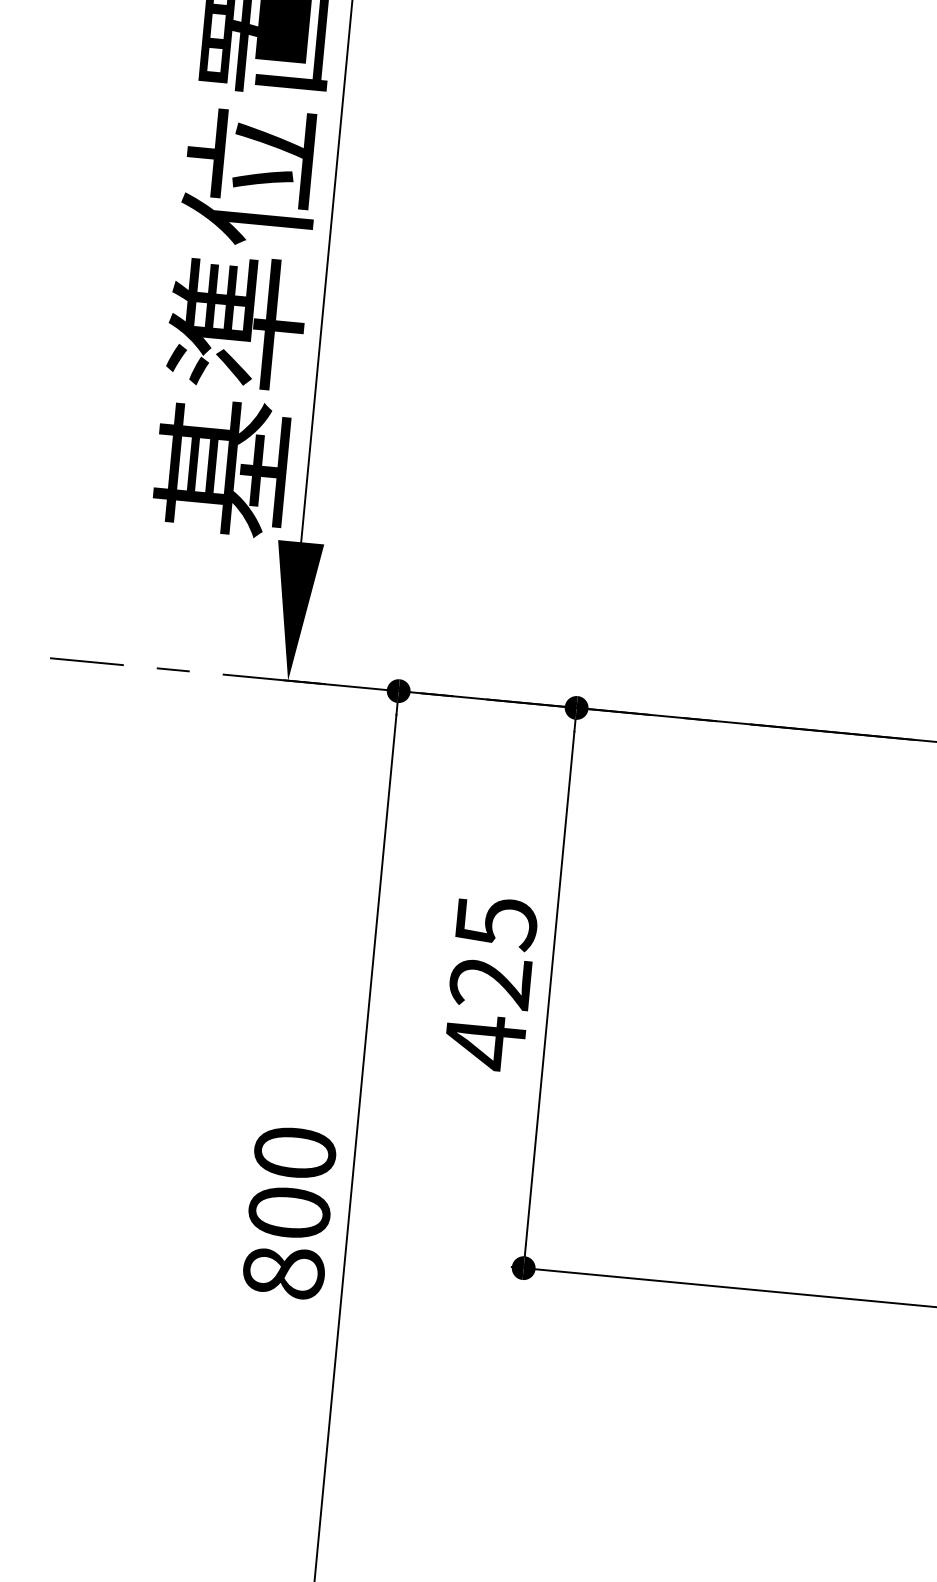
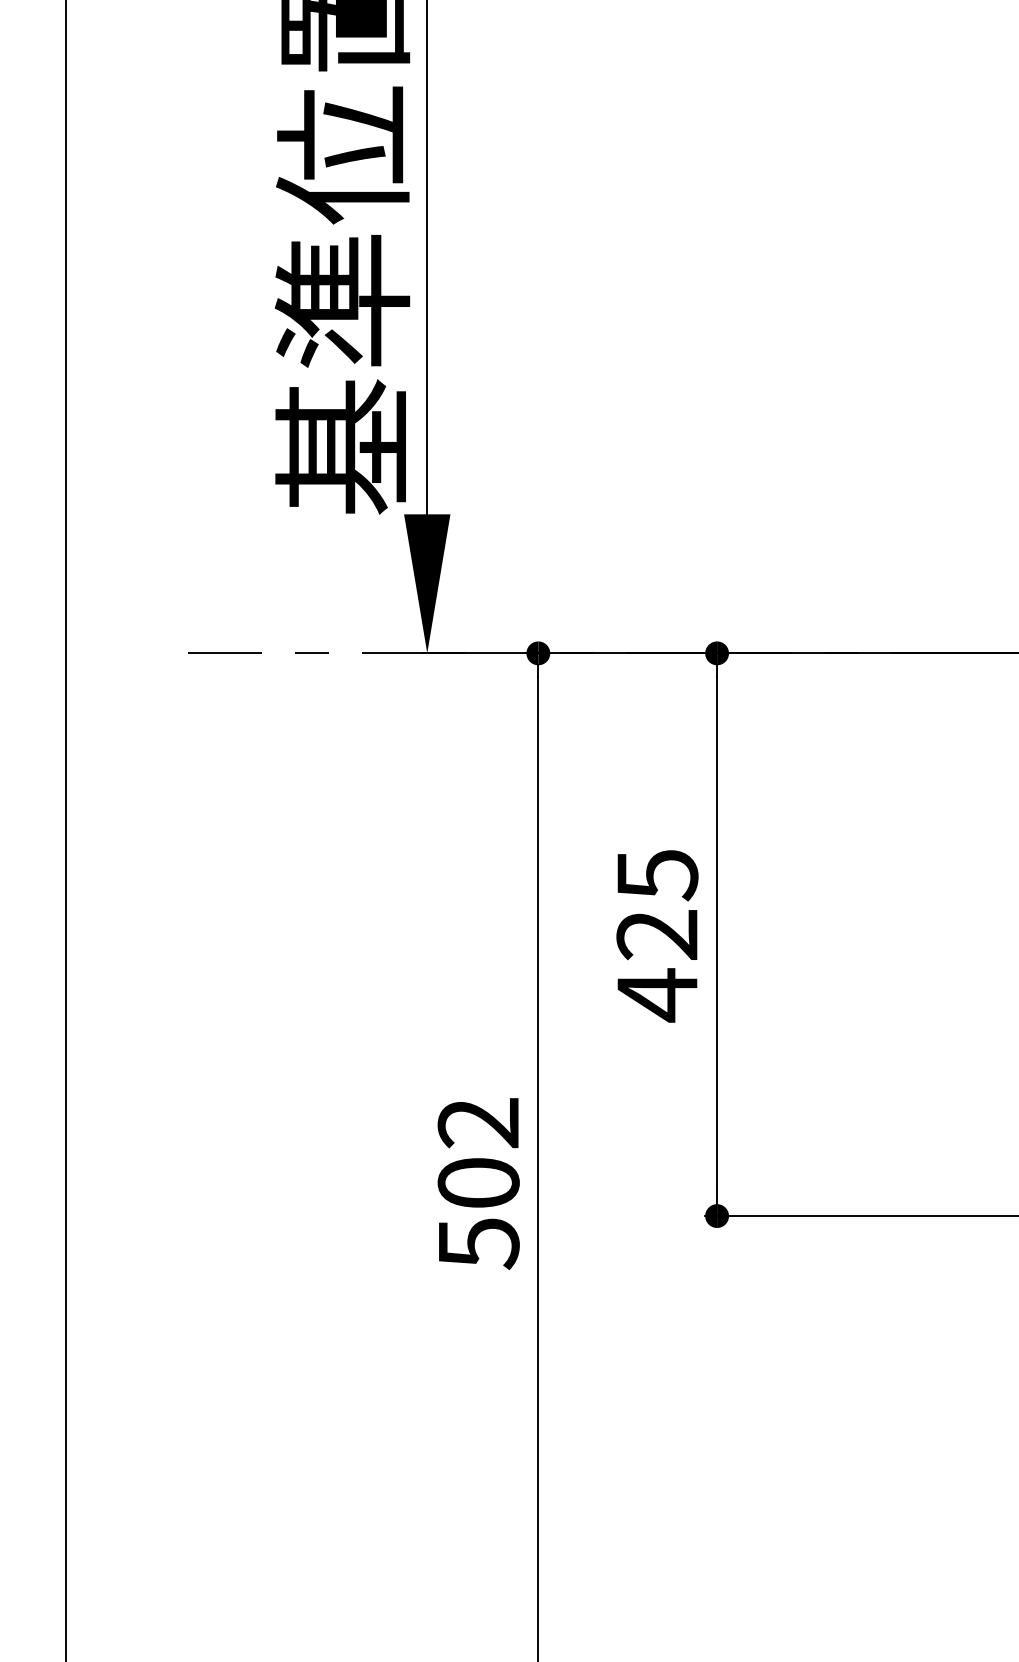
text: (289, 1213) -> (478, 1183), 800 -> 502

